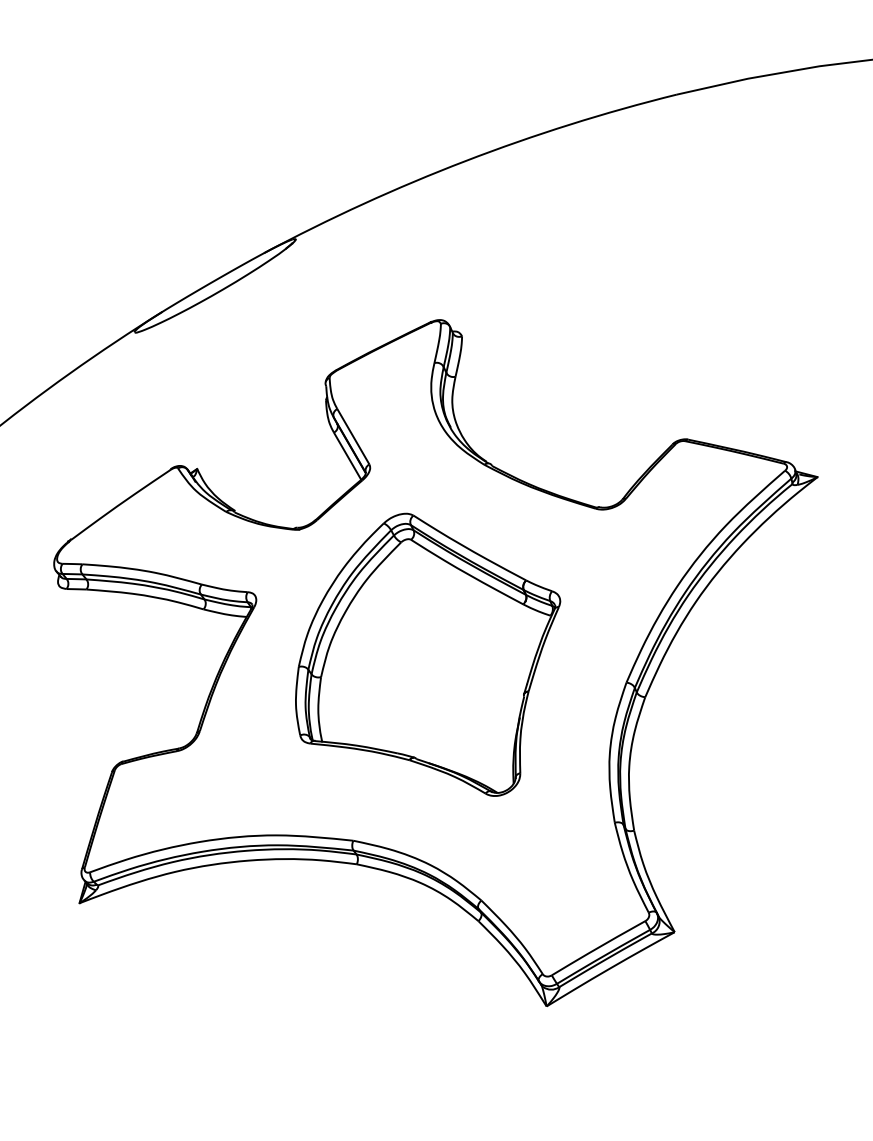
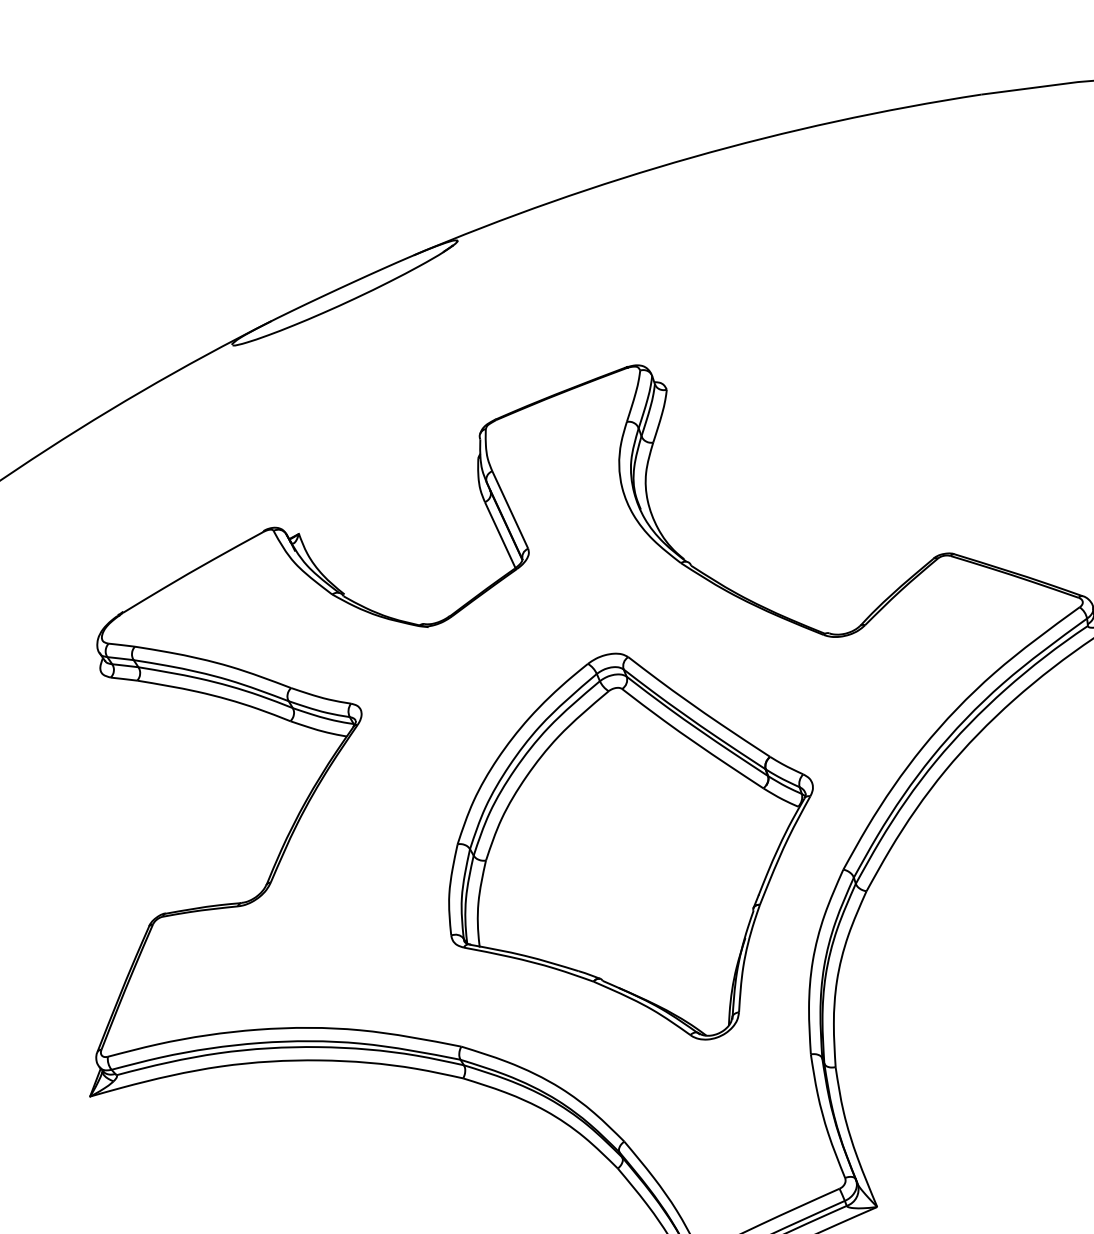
part: (428, 654) -> (631, 843), moved

